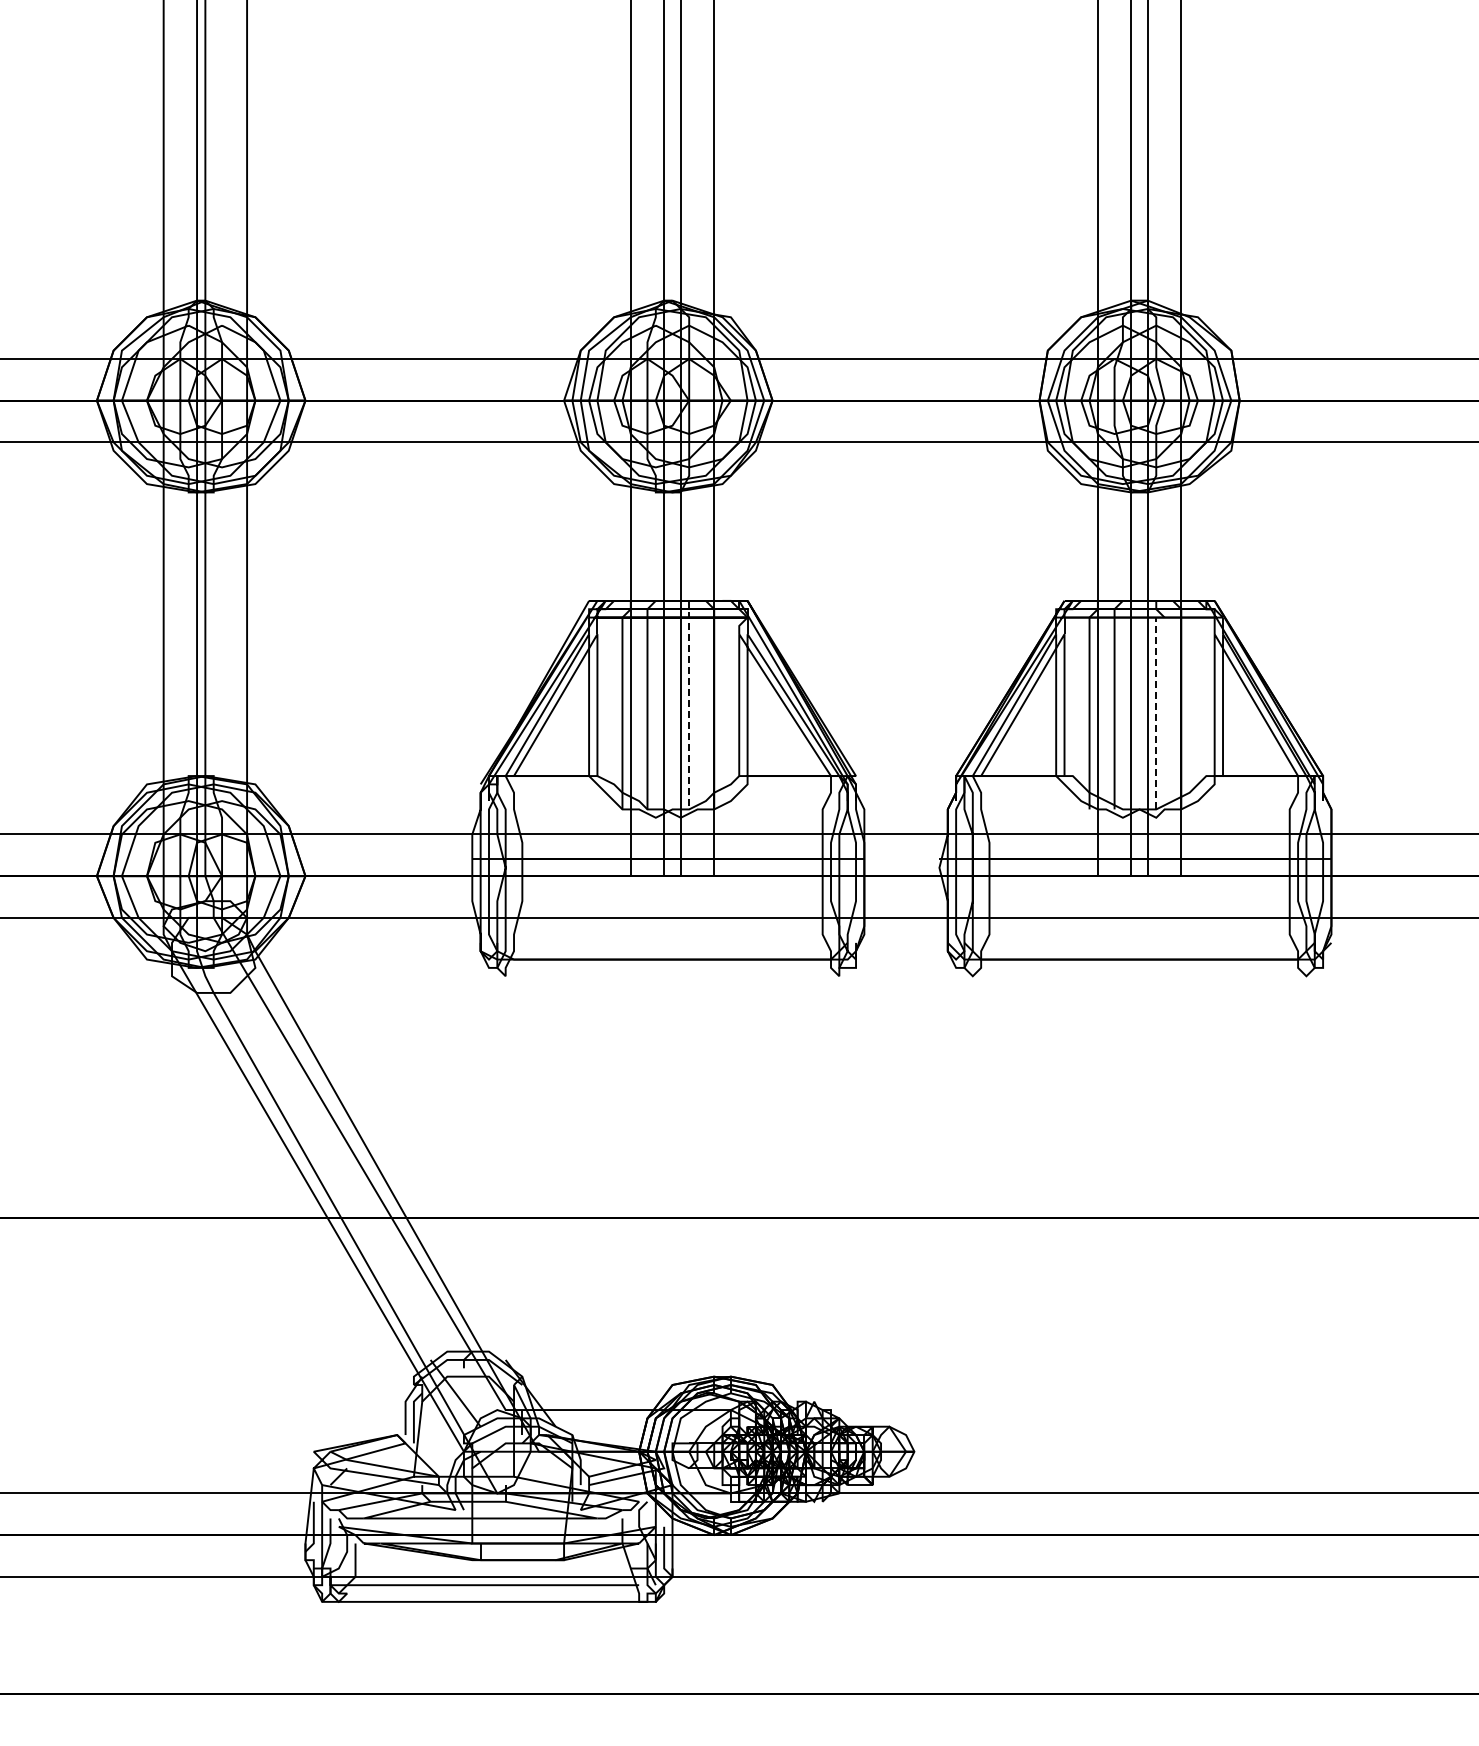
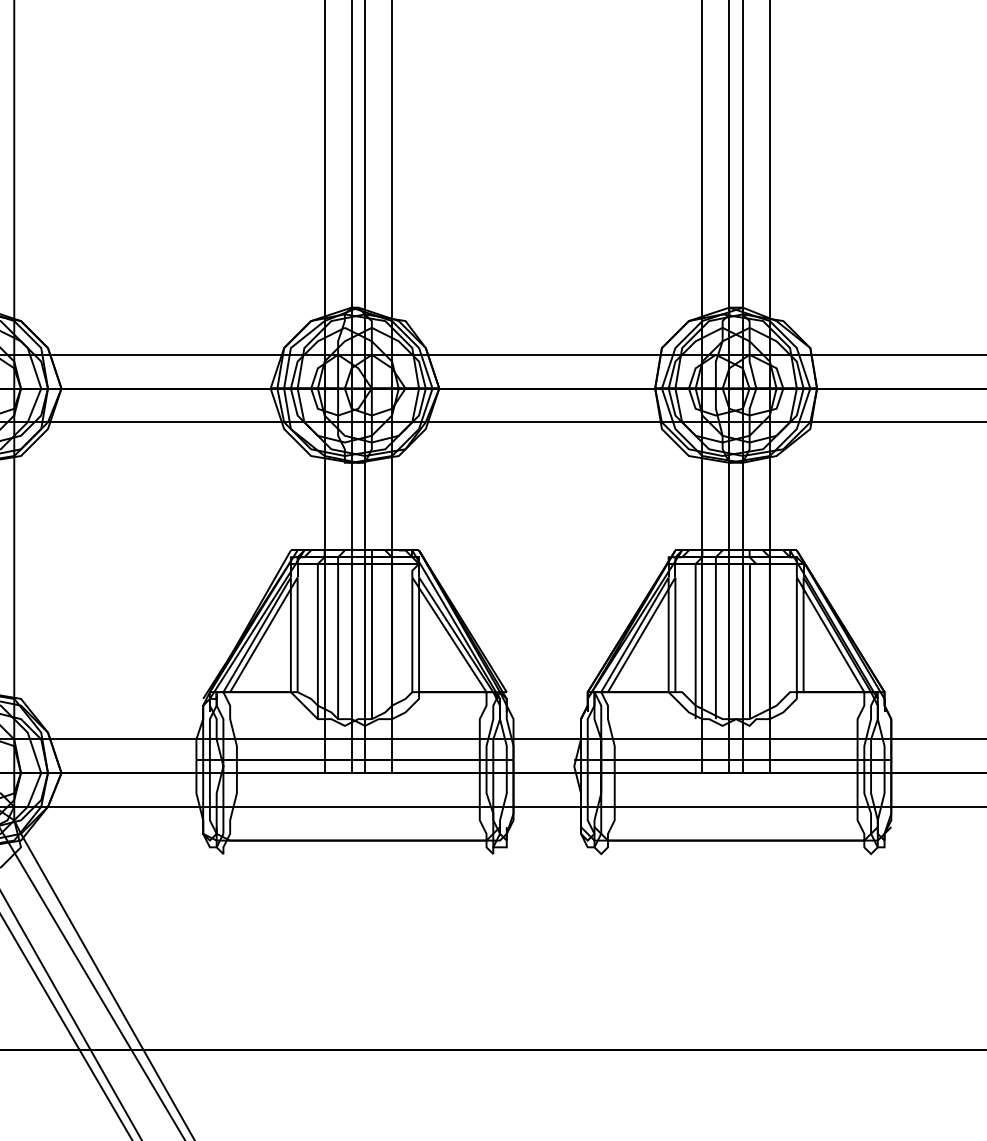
line: (689, 703) -> (372, 633), dashed -> solid
line: (1156, 713) -> (749, 641), dashed -> solid

